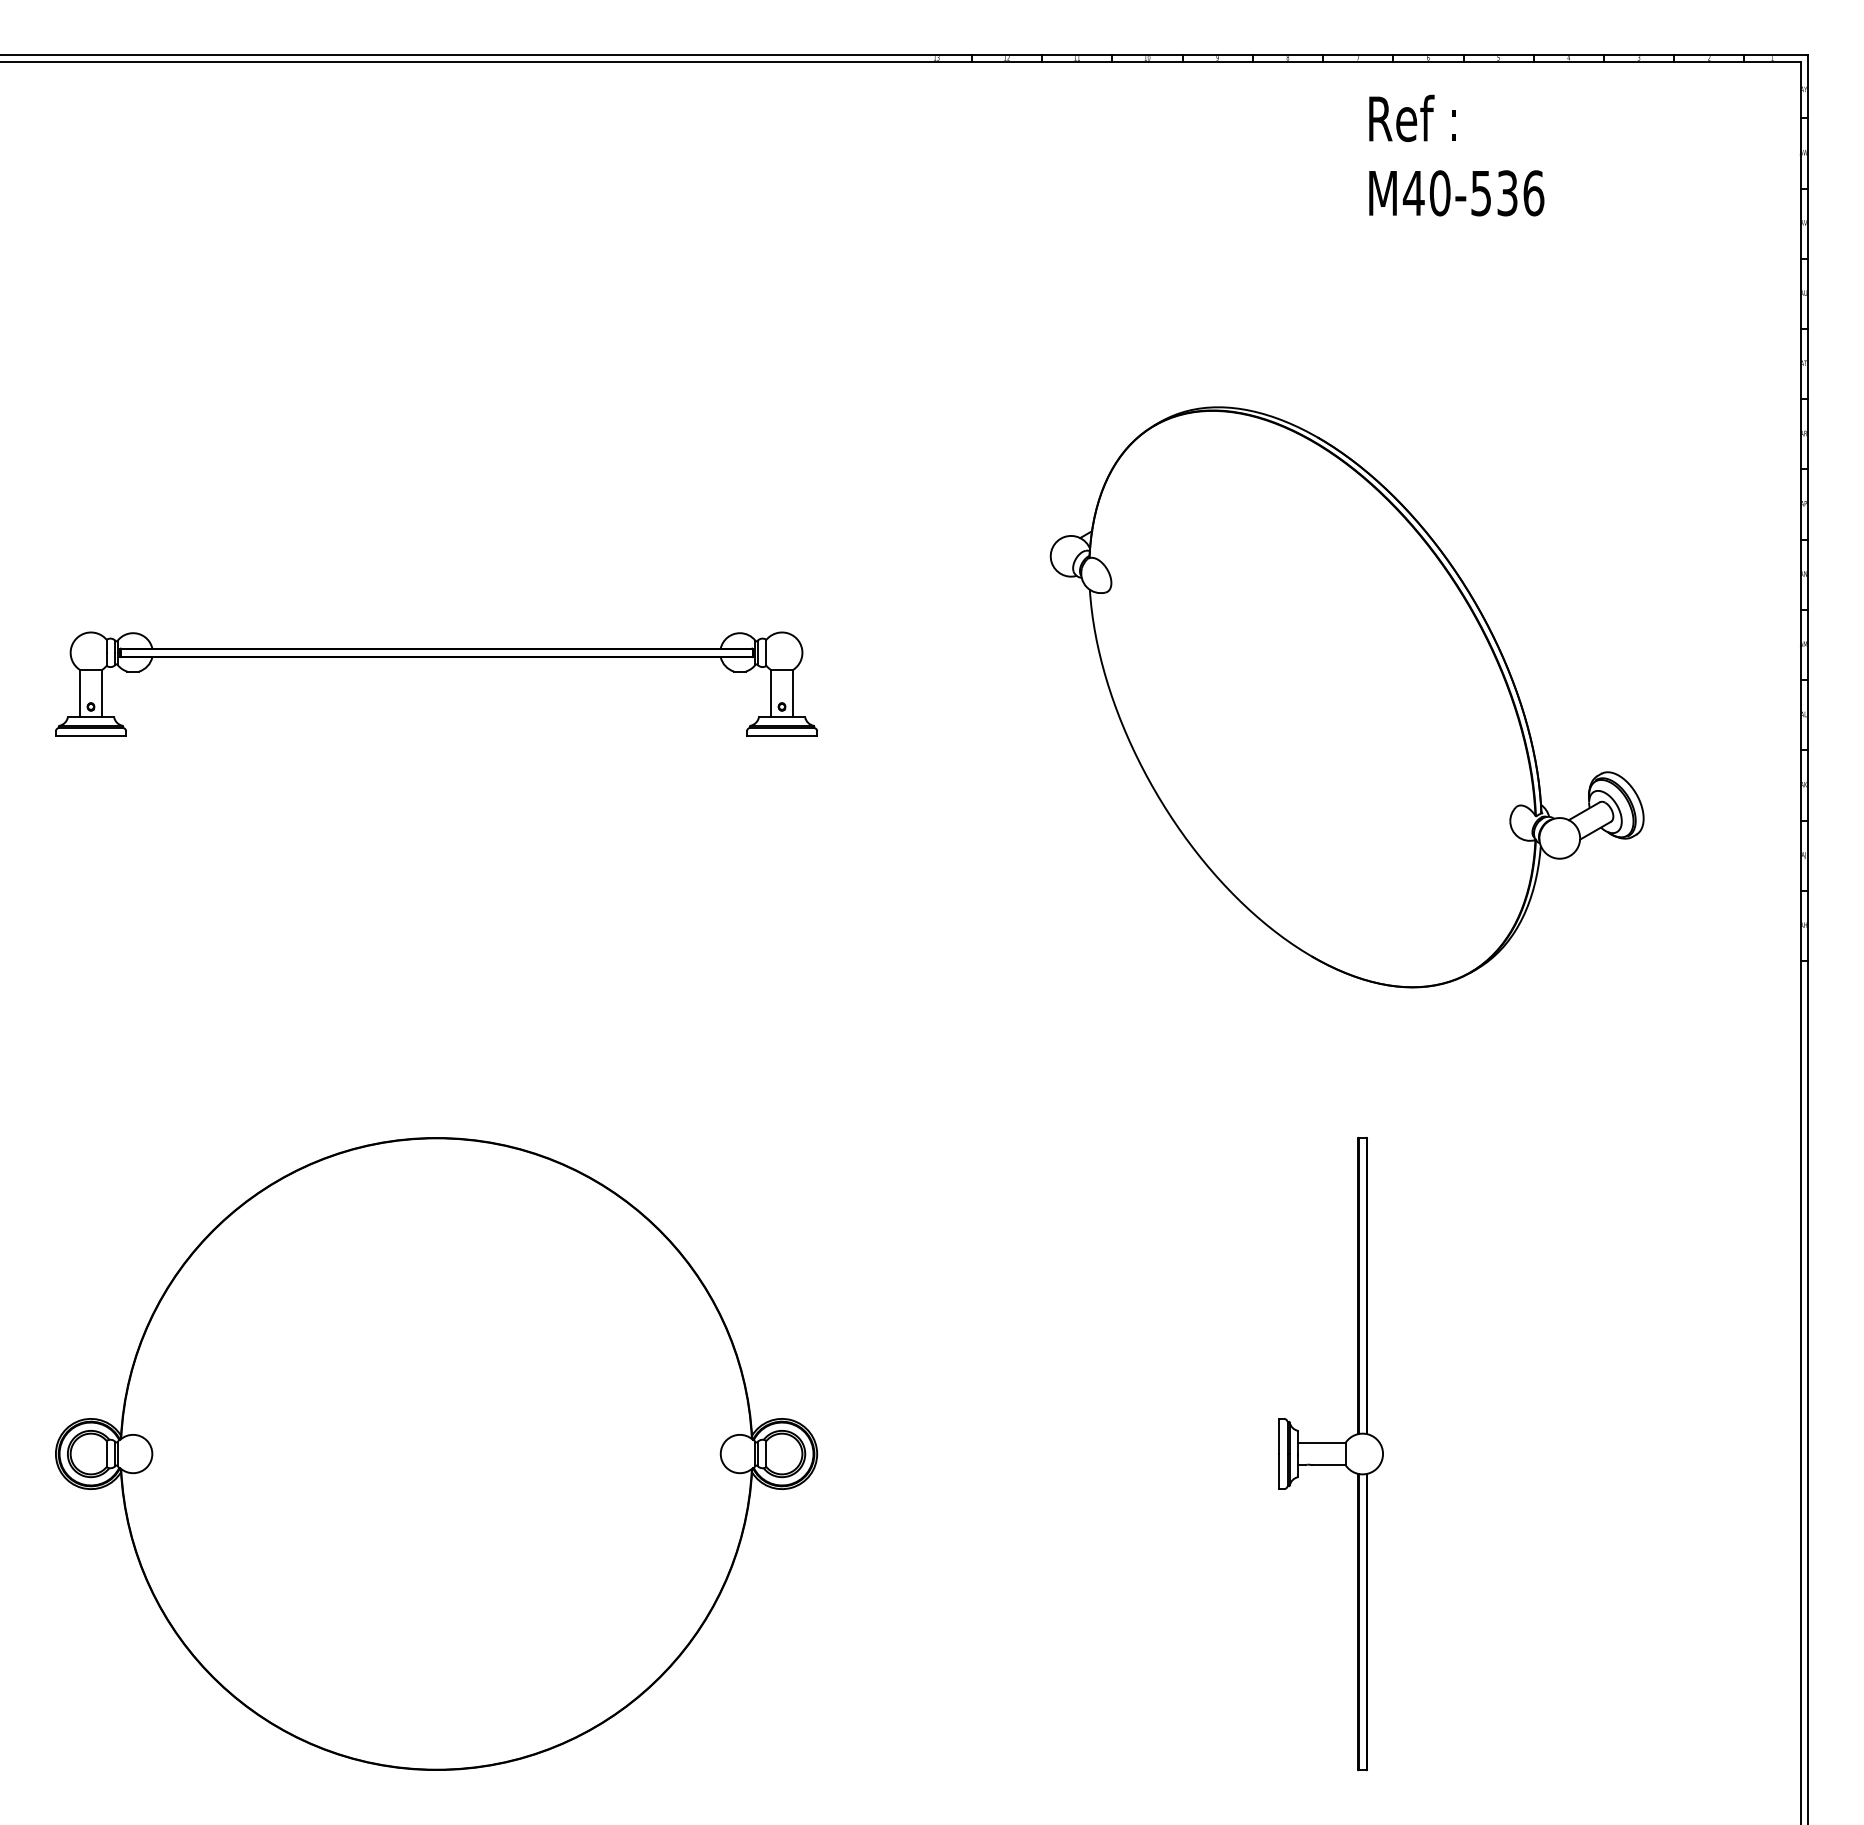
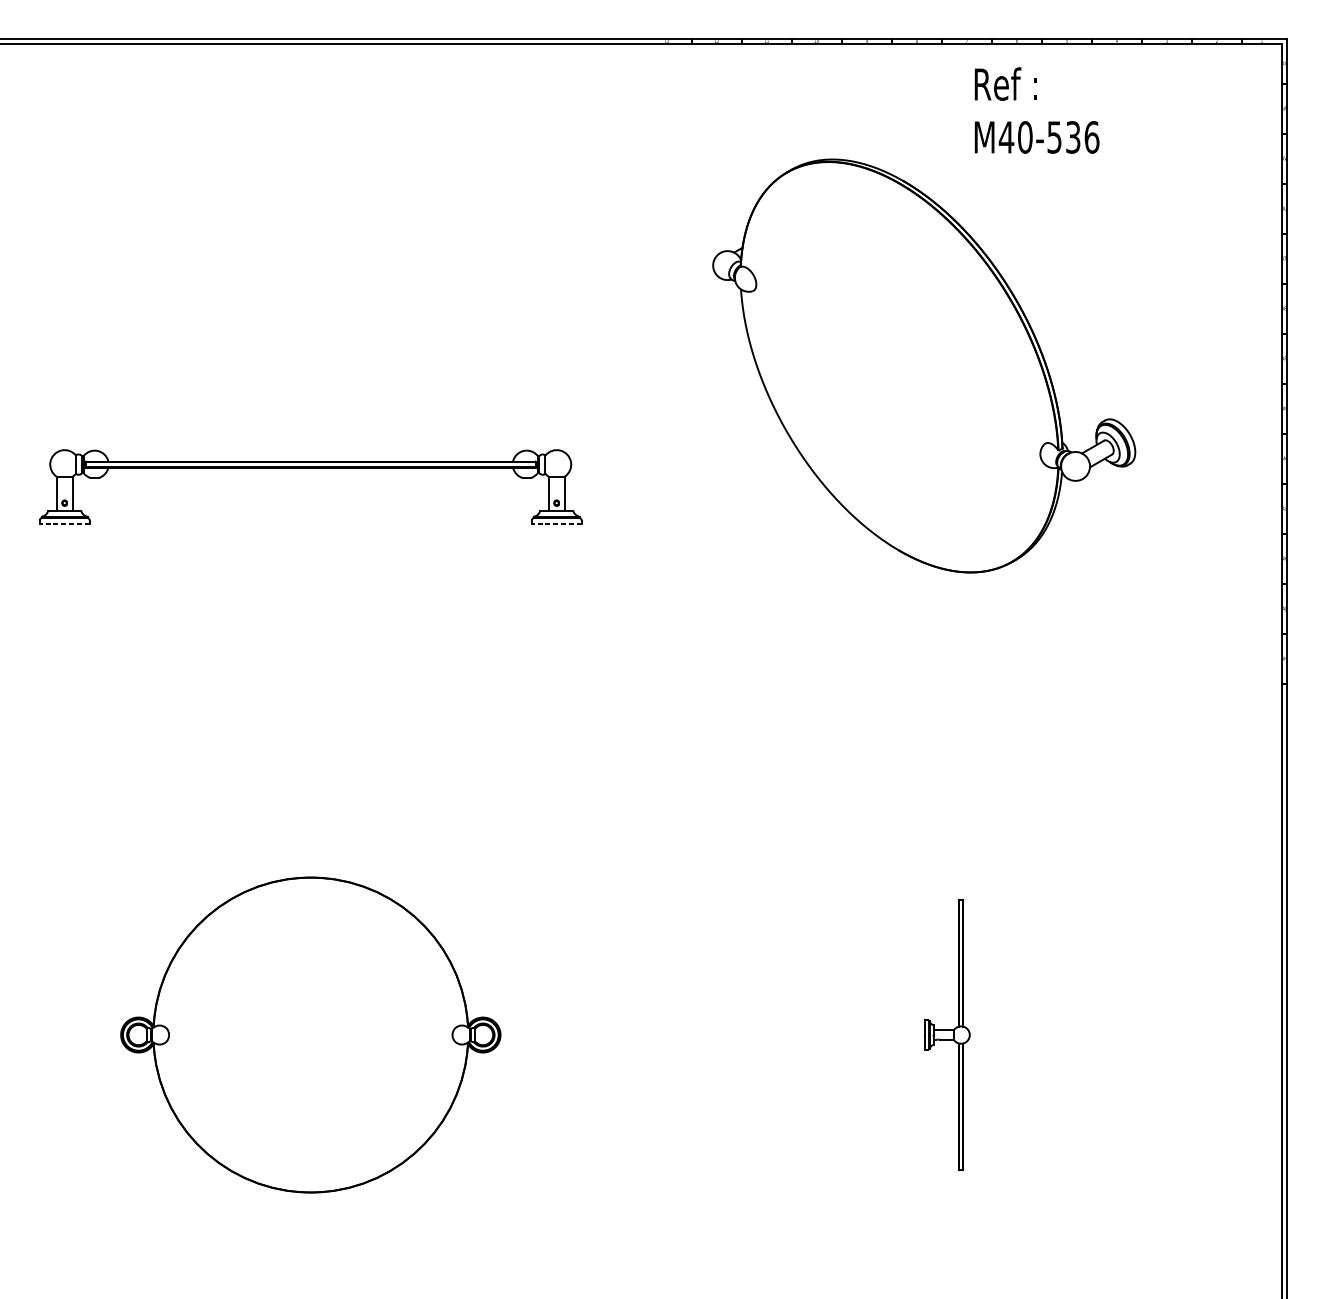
part: (1346, 697) -> (923, 366), moved
line: (90, 736) -> (64, 524), solid -> dashed
line: (781, 736) -> (556, 524), solid -> dashed
part: (436, 1453) -> (310, 1034), size x0.7
part: (1330, 1453) -> (947, 1034), size x0.6

